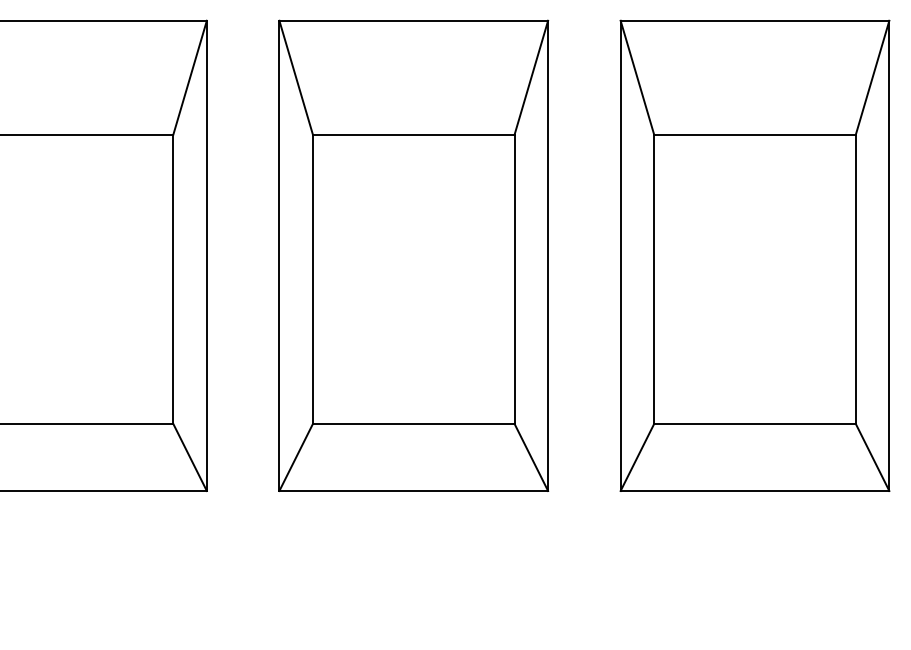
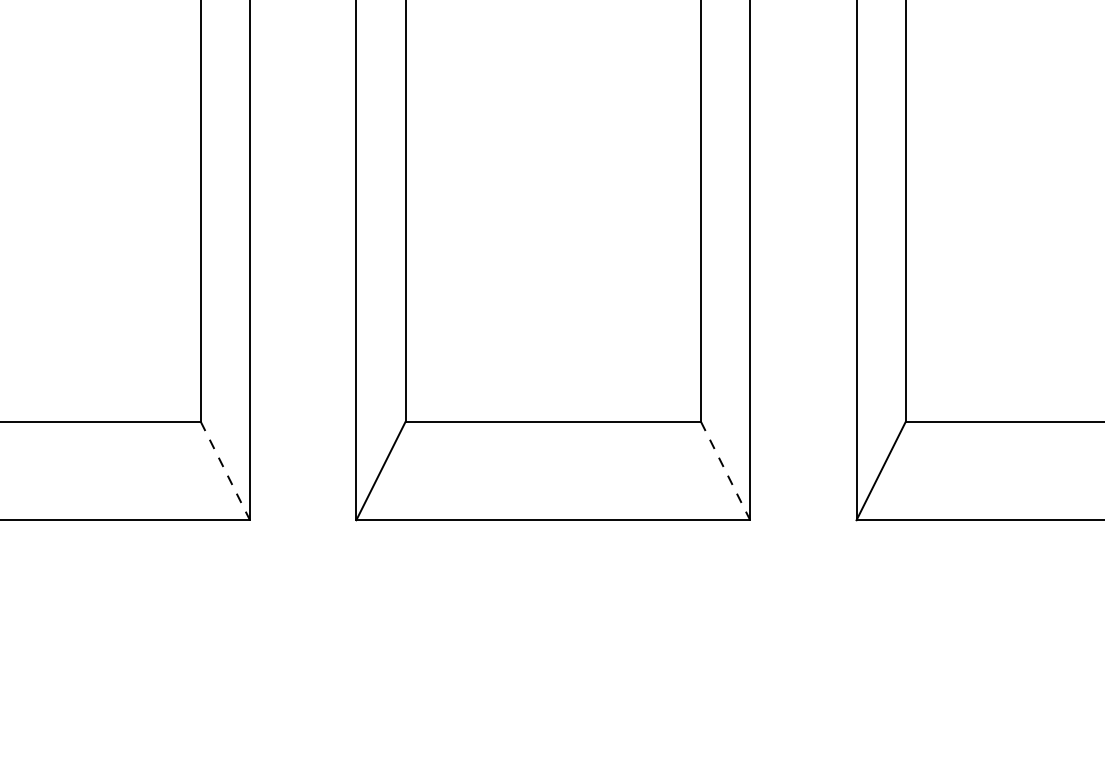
line: (190, 457) -> (226, 471), solid -> dashed
line: (531, 457) -> (725, 471), solid -> dashed

